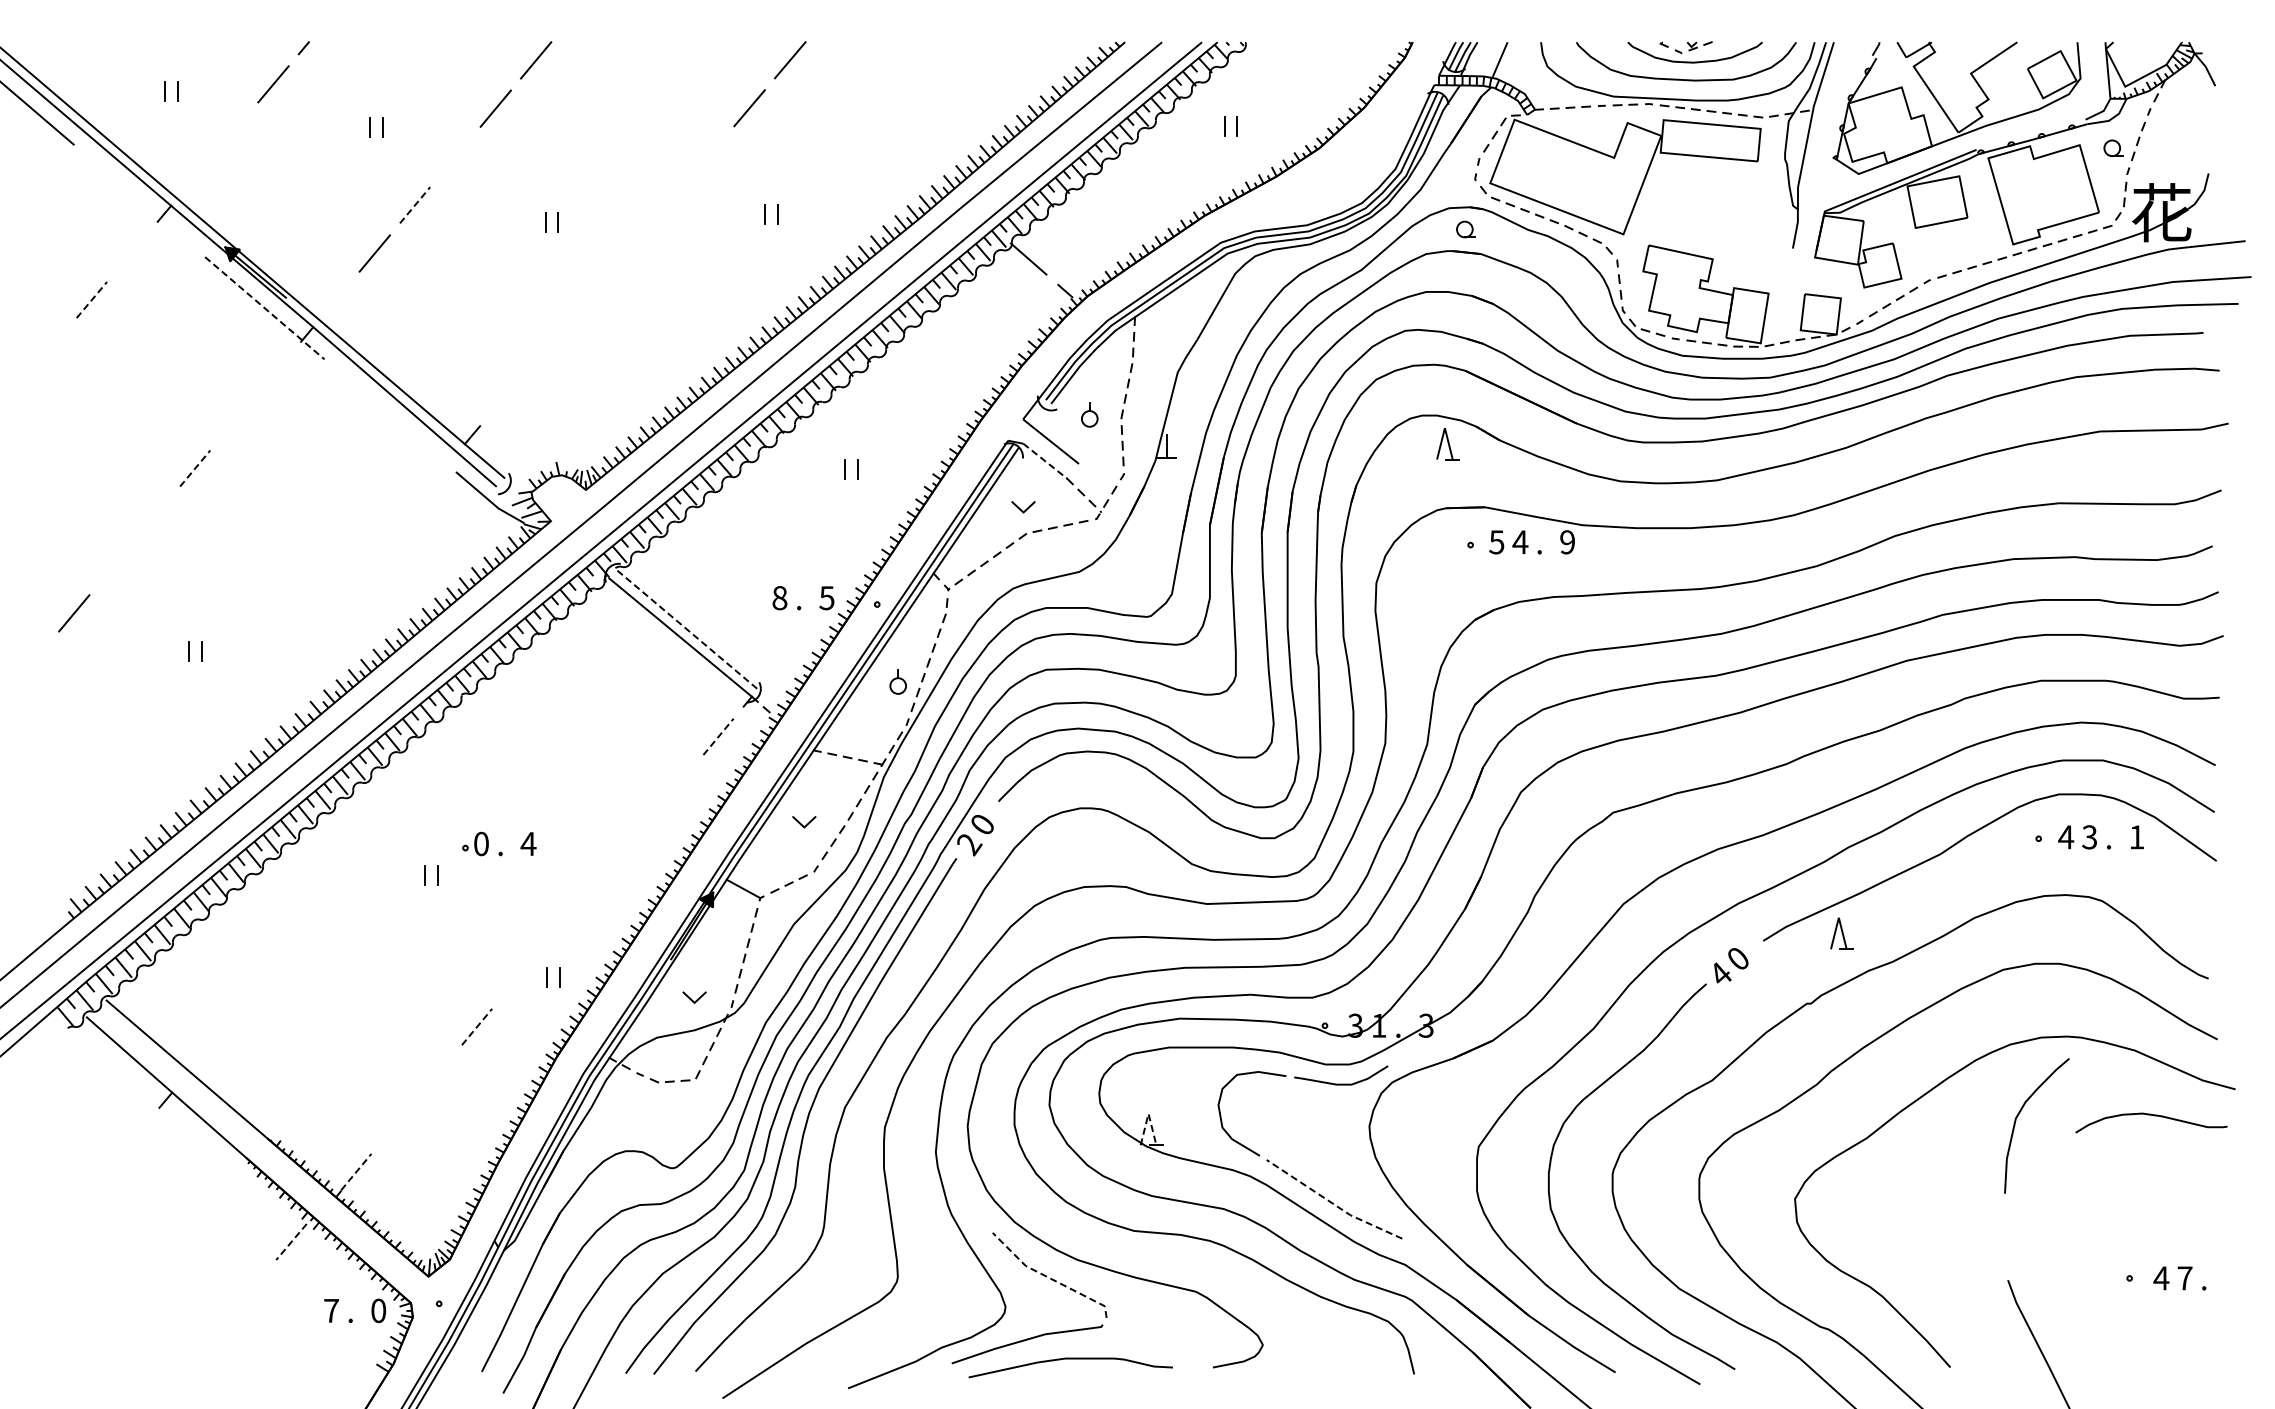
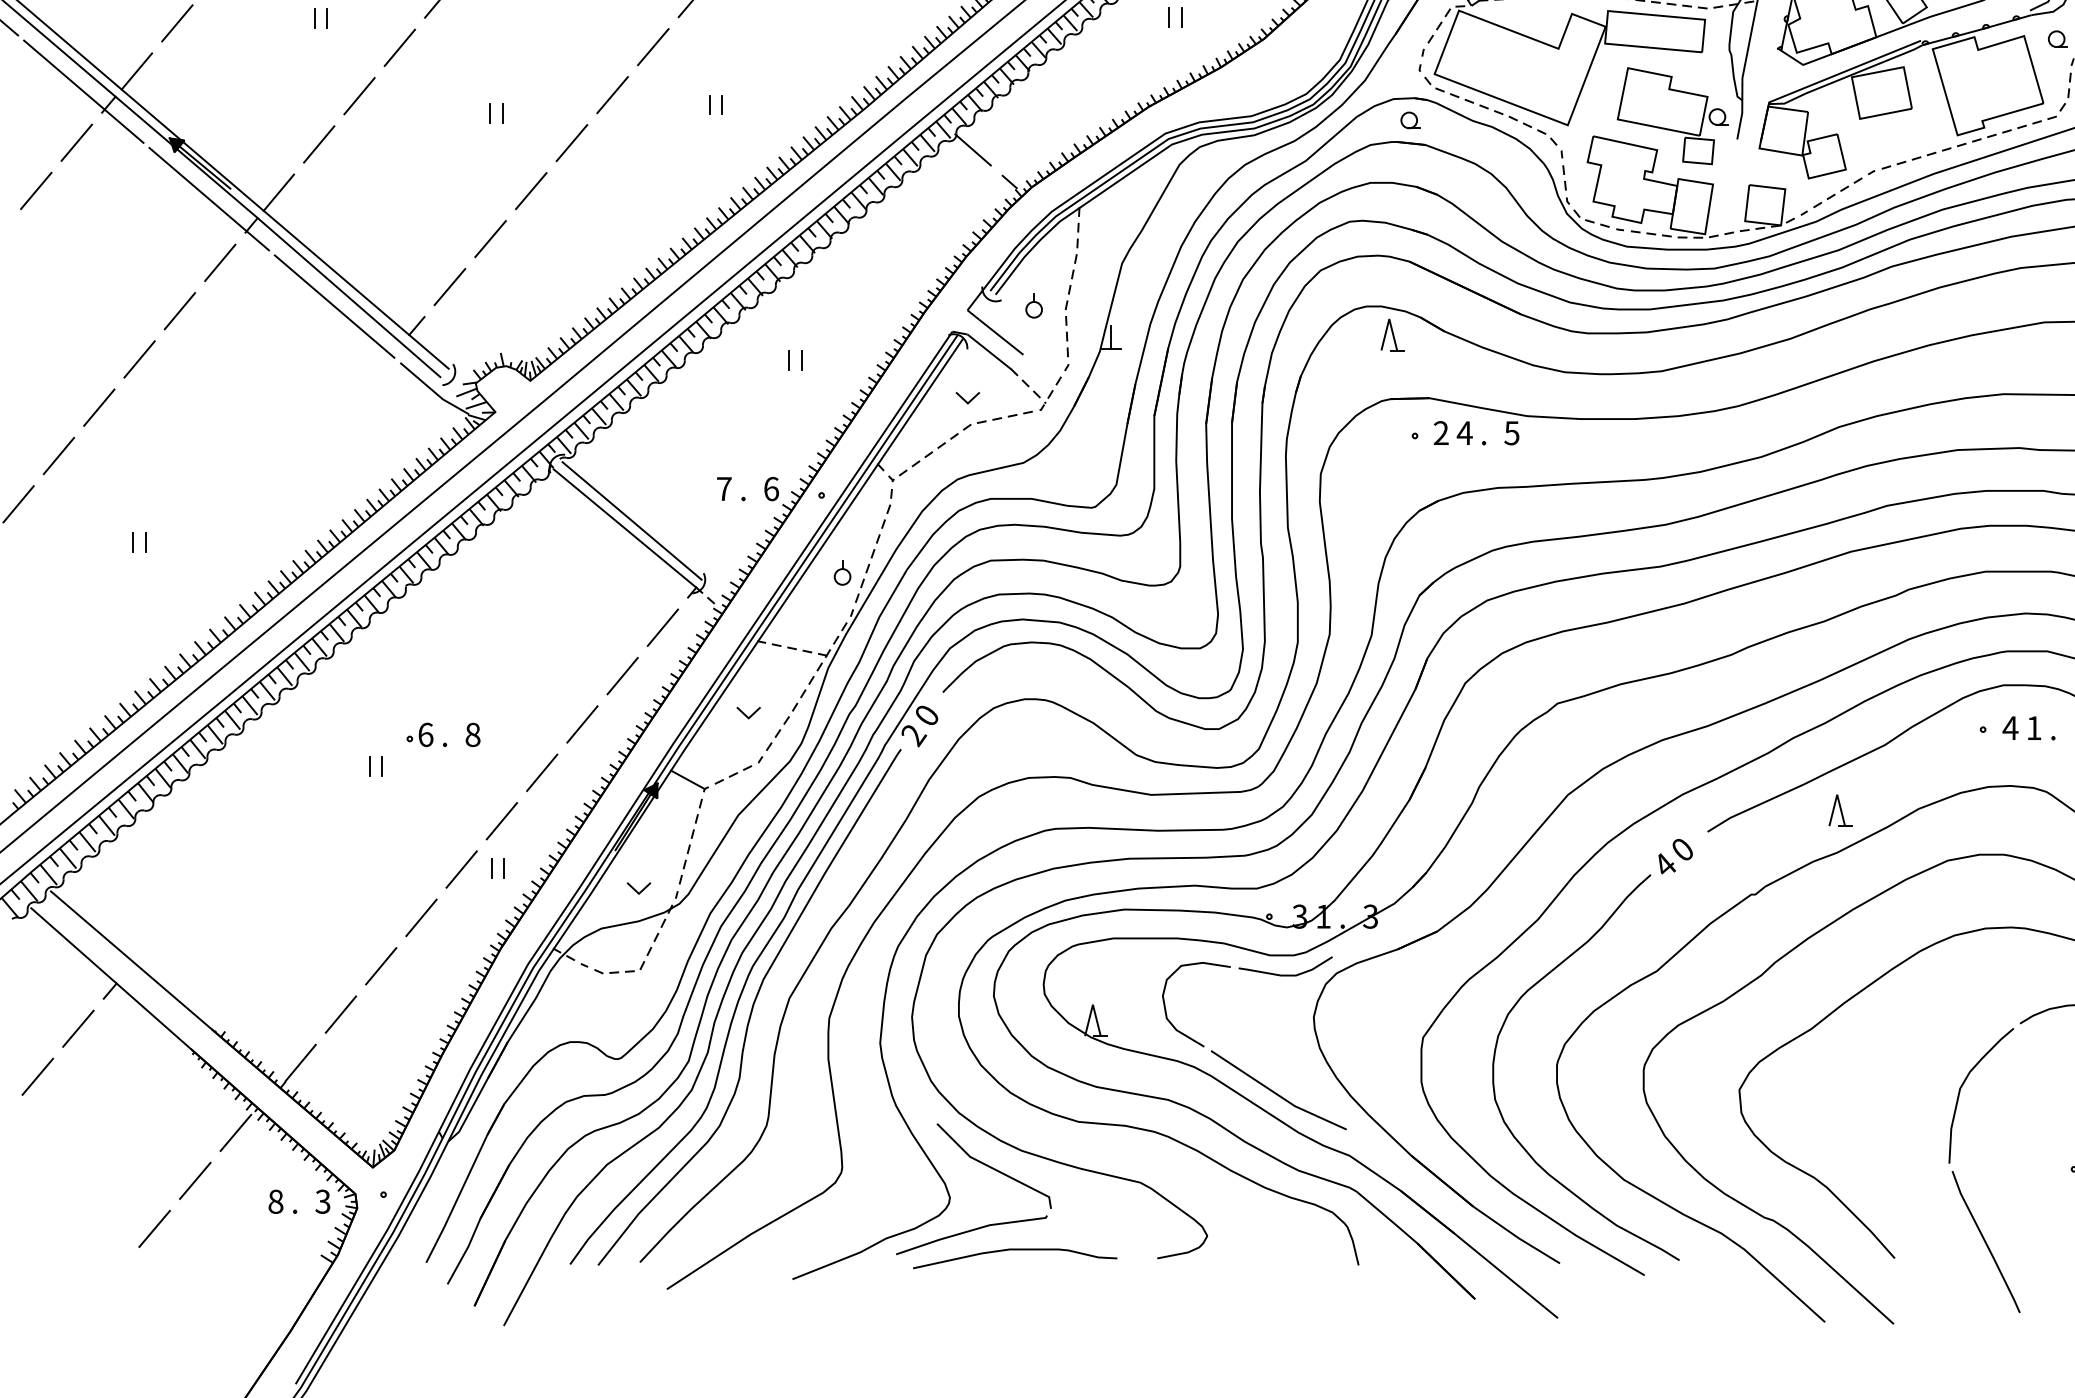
line: (232, 132) -> (176, 23), added
line: (455, 156) -> (399, 47), added
line: (708, 156) -> (652, 47), added
line: (192, 180) -> (136, 71), added
line: (139, 200) -> (83, 91), added
line: (667, 204) -> (611, 95), added
line: (415, 205) -> (359, 96), dashed -> solid
part: (1728, 225) -> (1672, 116), added
line: (132, 251) -> (76, 142), added
line: (627, 252) -> (571, 143), added
line: (91, 300) -> (35, 191), dashed -> solid
line: (586, 300) -> (530, 191), added
line: (334, 301) -> (278, 192), added
line: (264, 308) -> (208, 199), dashed -> solid
line: (545, 348) -> (489, 239), added
line: (275, 371) -> (219, 262), added
line: (505, 396) -> (449, 287), added
line: (389, 415) -> (333, 306), added
line: (235, 420) -> (179, 311), added
line: (1045, 461) -> (989, 352), dashed -> solid
line: (195, 468) -> (139, 359), dashed -> solid
line: (154, 516) -> (98, 407), added
text: (1496, 542) -> (1440, 433), 5 -> 2
text: (1567, 542) -> (1511, 433), 9 -> 5
line: (114, 565) -> (58, 456), added
text: (779, 598) -> (723, 489), 8 -> 7
text: (826, 598) -> (770, 489), 5 -> 6
line: (688, 630) -> (632, 521), dashed -> solid
line: (718, 736) -> (662, 627), dashed -> solid
line: (678, 785) -> (622, 676), added
line: (637, 833) -> (581, 724), added
text: (2089, 837) -> (2033, 728), 3 -> 1
text: (481, 843) -> (425, 734), 0 -> 6
text: (528, 844) -> (472, 735), 4 -> 8
line: (597, 881) -> (541, 772), added
line: (557, 930) -> (501, 821), added
part: (1841, 933) -> (1839, 810), moved
line: (517, 978) -> (461, 869), added
line: (477, 1027) -> (421, 918), dashed -> solid
line: (436, 1075) -> (380, 966), added
line: (1148, 1113) -> (1092, 1004), dashed -> solid
curve: (2018, 1116) -> (1962, 1086), moved
line: (396, 1123) -> (340, 1014), added
line: (133, 1137) -> (77, 1028), added
line: (356, 1172) -> (300, 1063), dashed -> solid
line: (93, 1185) -> (37, 1076), added
line: (1332, 1203) -> (1276, 1094), dashed -> solid
line: (291, 1242) -> (235, 1133), dashed -> solid
line: (1049, 1278) -> (993, 1169), dashed -> solid
line: (250, 1290) -> (194, 1181), added
text: (331, 1310) -> (275, 1201), 7 -> 8
text: (378, 1310) -> (322, 1201), 0 -> 3
line: (210, 1338) -> (154, 1229), added

